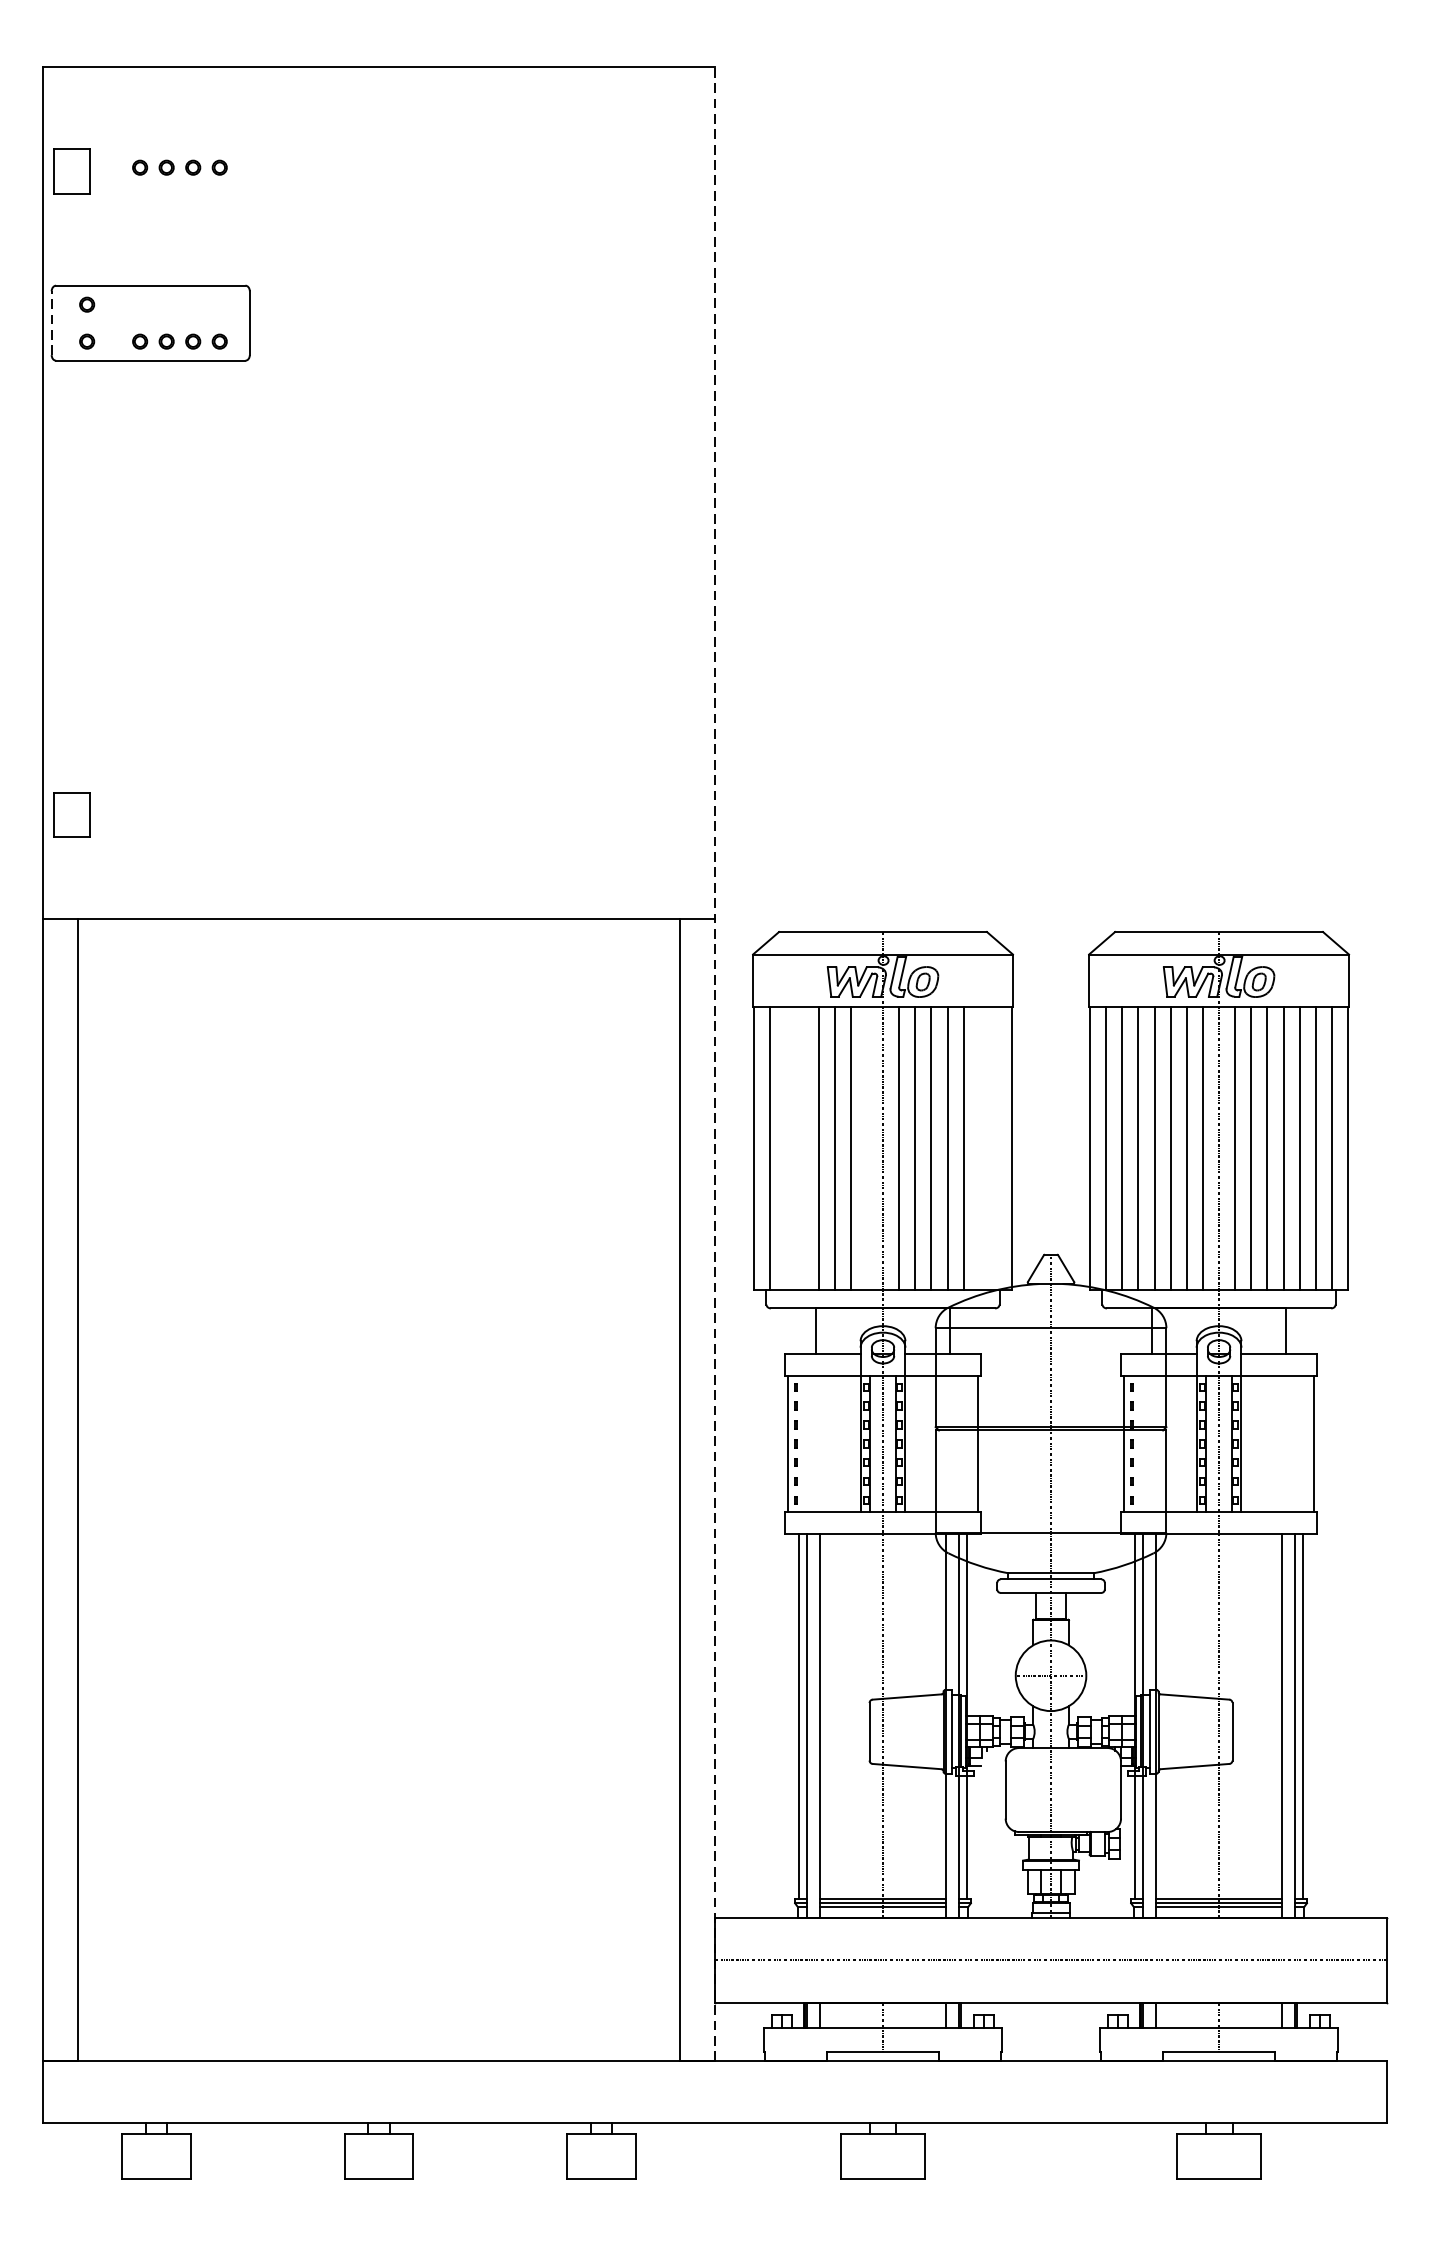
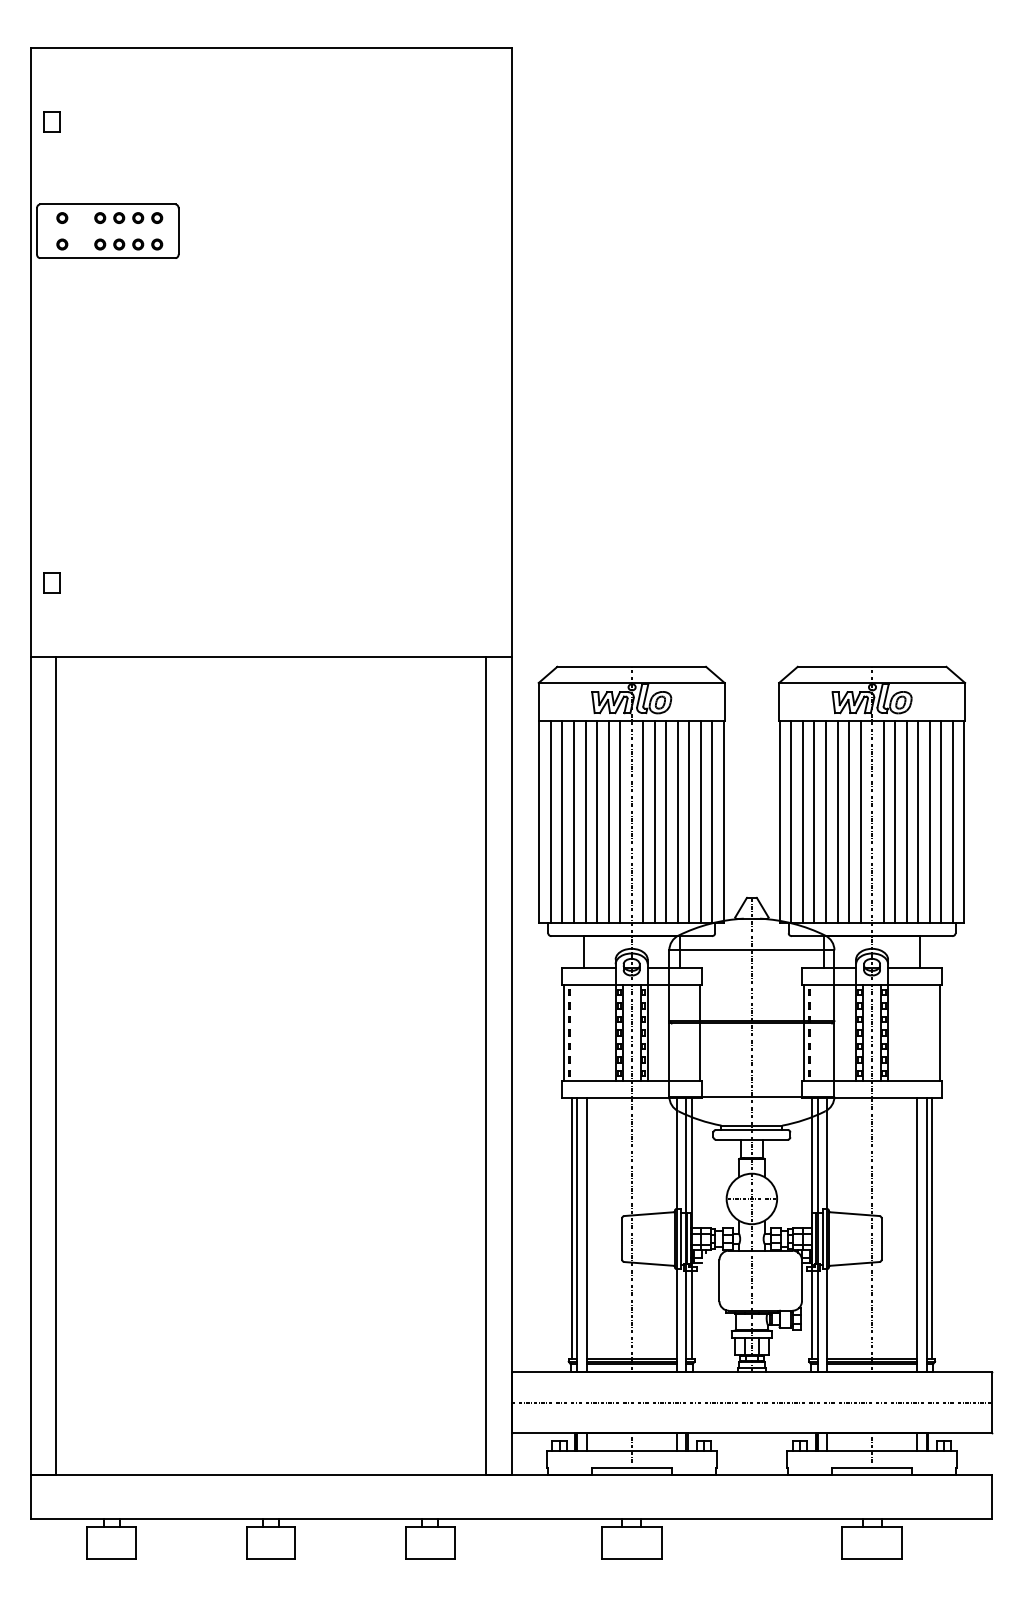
part: (179, 166) -> (128, 217), moved
part: (72, 169) -> (51, 121), size x0.62
line: (52, 323) -> (37, 231), dashed -> solid
part: (72, 814) -> (51, 582), size x0.62
line: (715, 1062) -> (511, 760), dashed -> solid
line: (786, 1148) -> (562, 821), added
line: (803, 1148) -> (574, 821), added
line: (867, 1148) -> (620, 821), added
line: (979, 1148) -> (700, 821), added
line: (995, 1148) -> (712, 821), added

